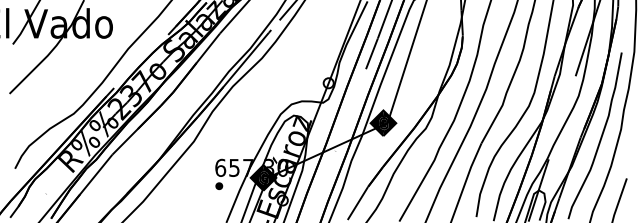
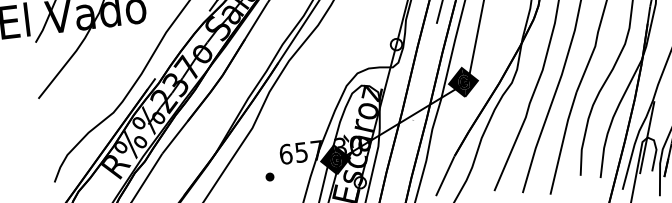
part: (219, 185) -> (270, 176), moved

